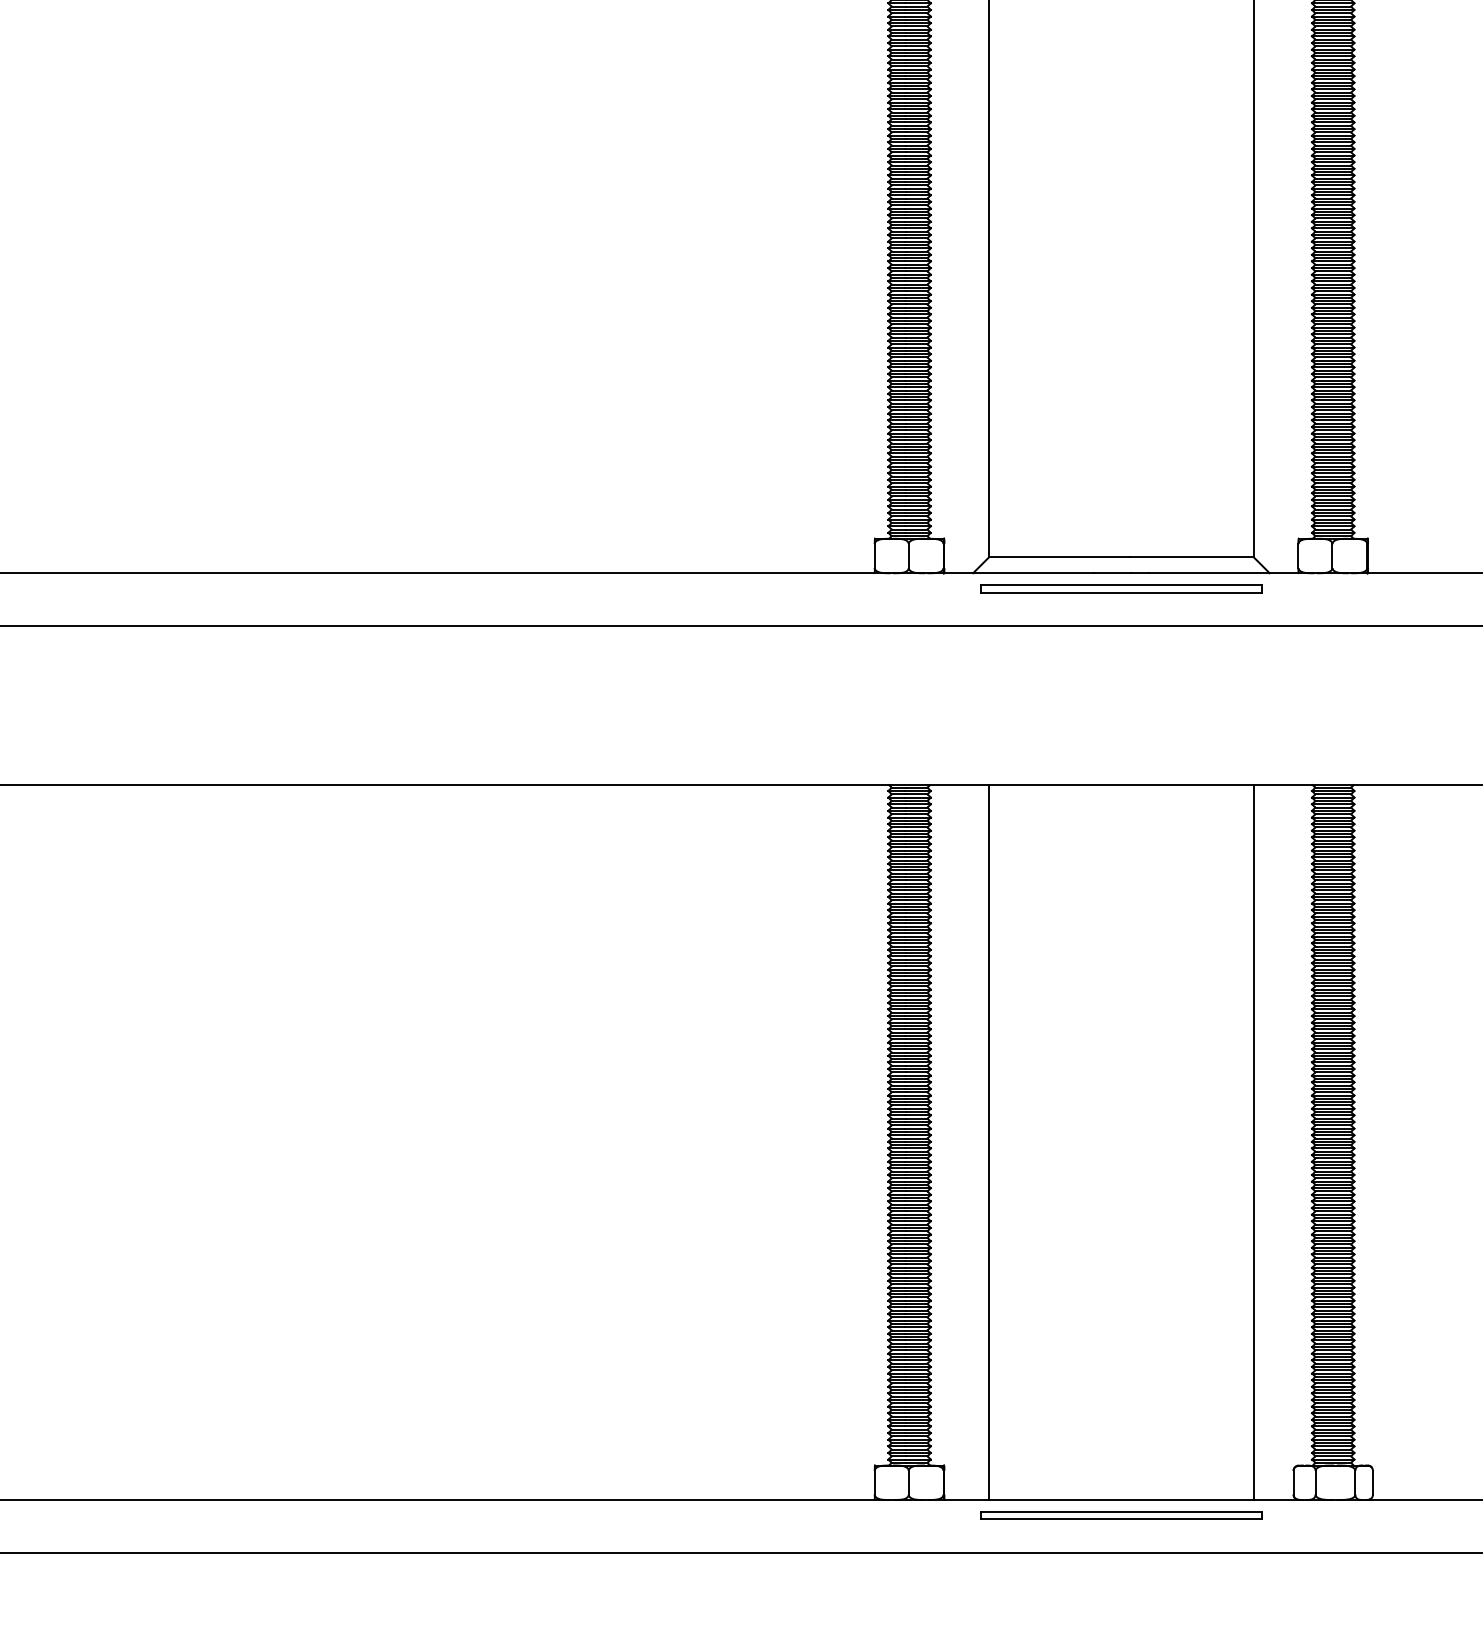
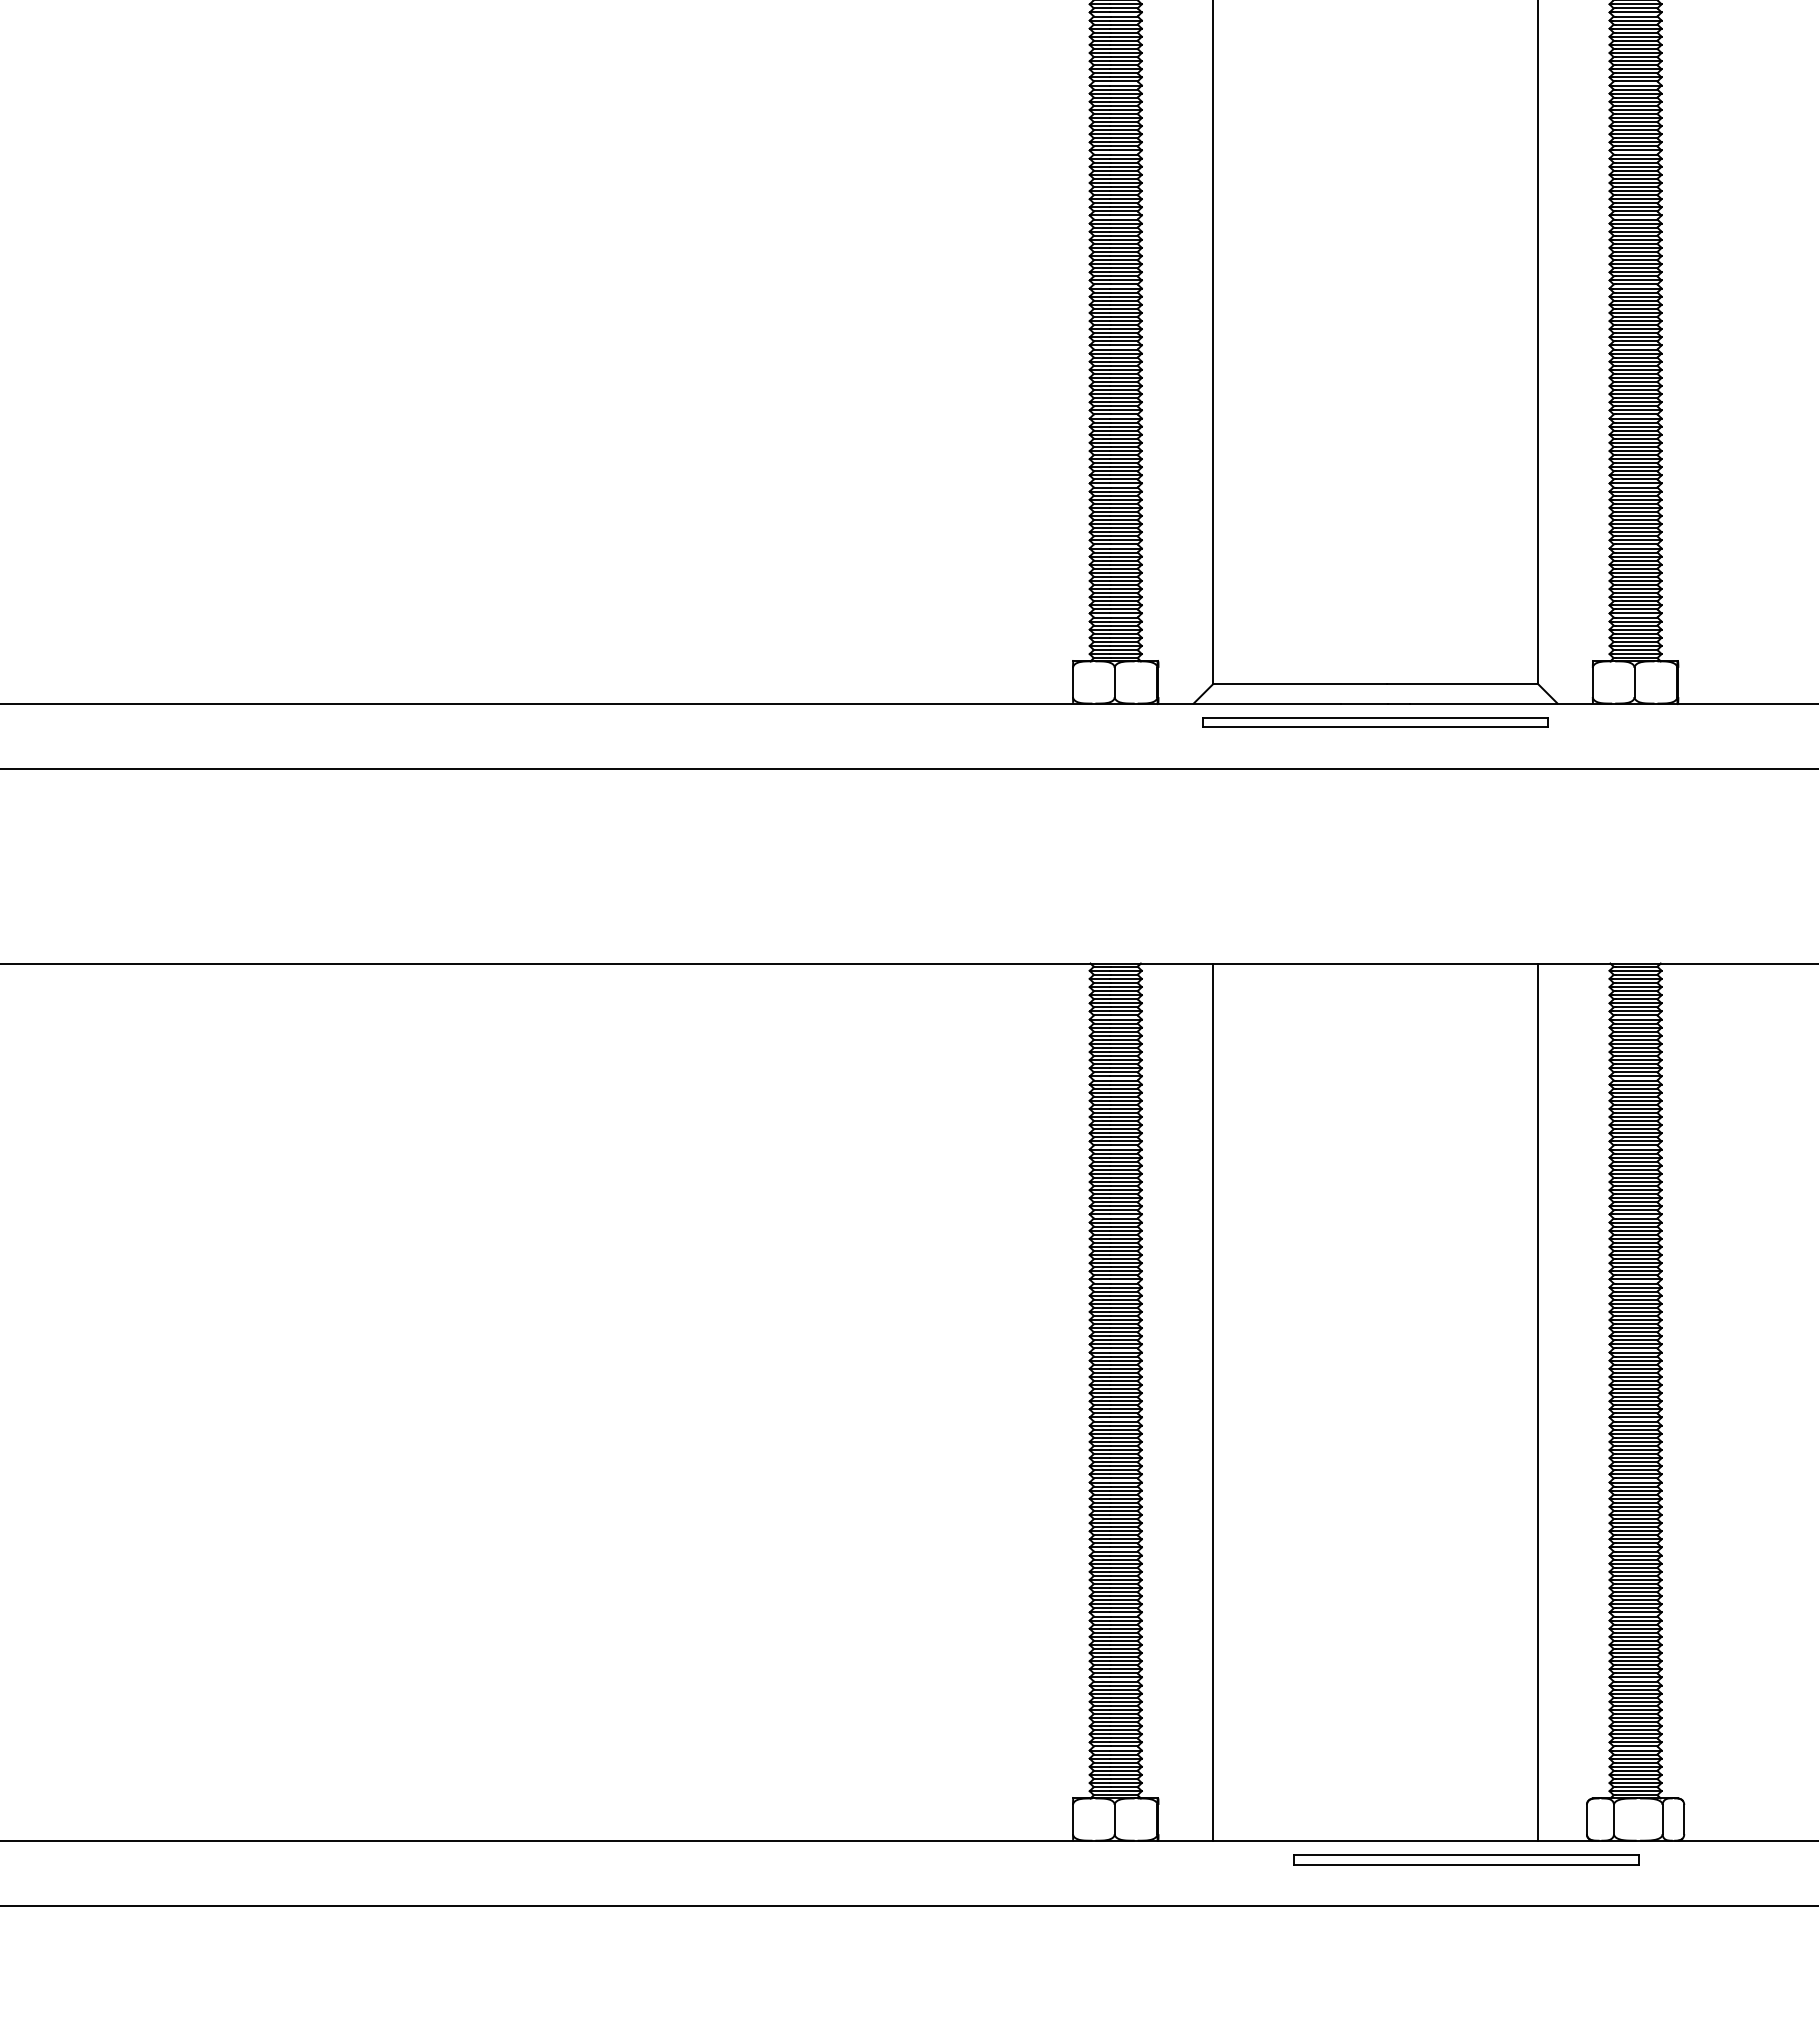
part: (1121, 1515) -> (1466, 1859), moved

